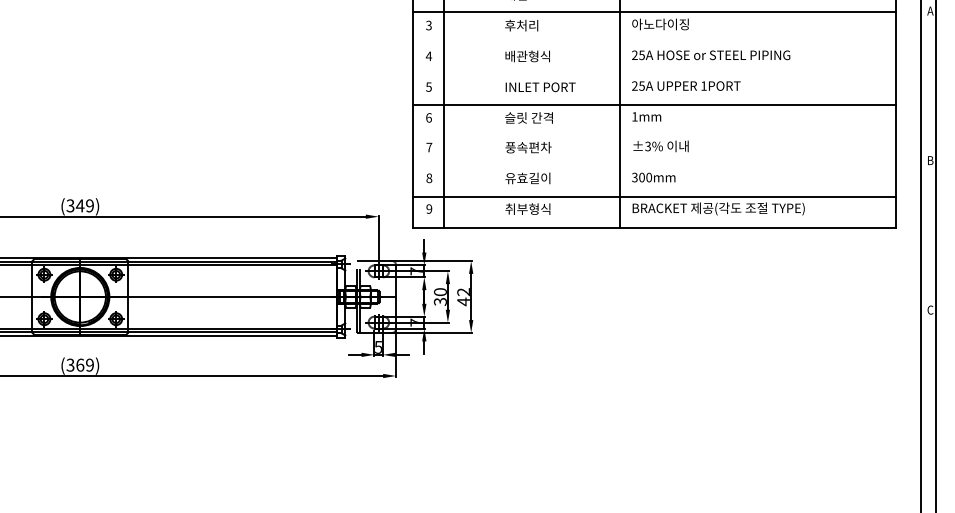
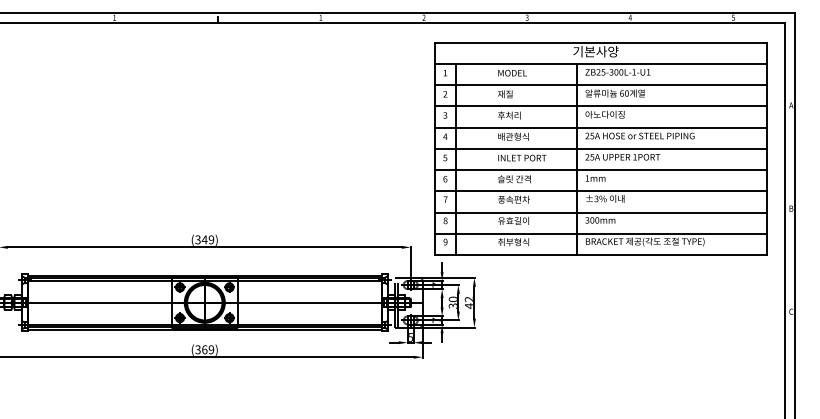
line: (653, 42) -> (600, 127), added
line: (653, 73) -> (600, 148), added
line: (653, 135) -> (600, 191), added
line: (653, 166) -> (600, 212), added

